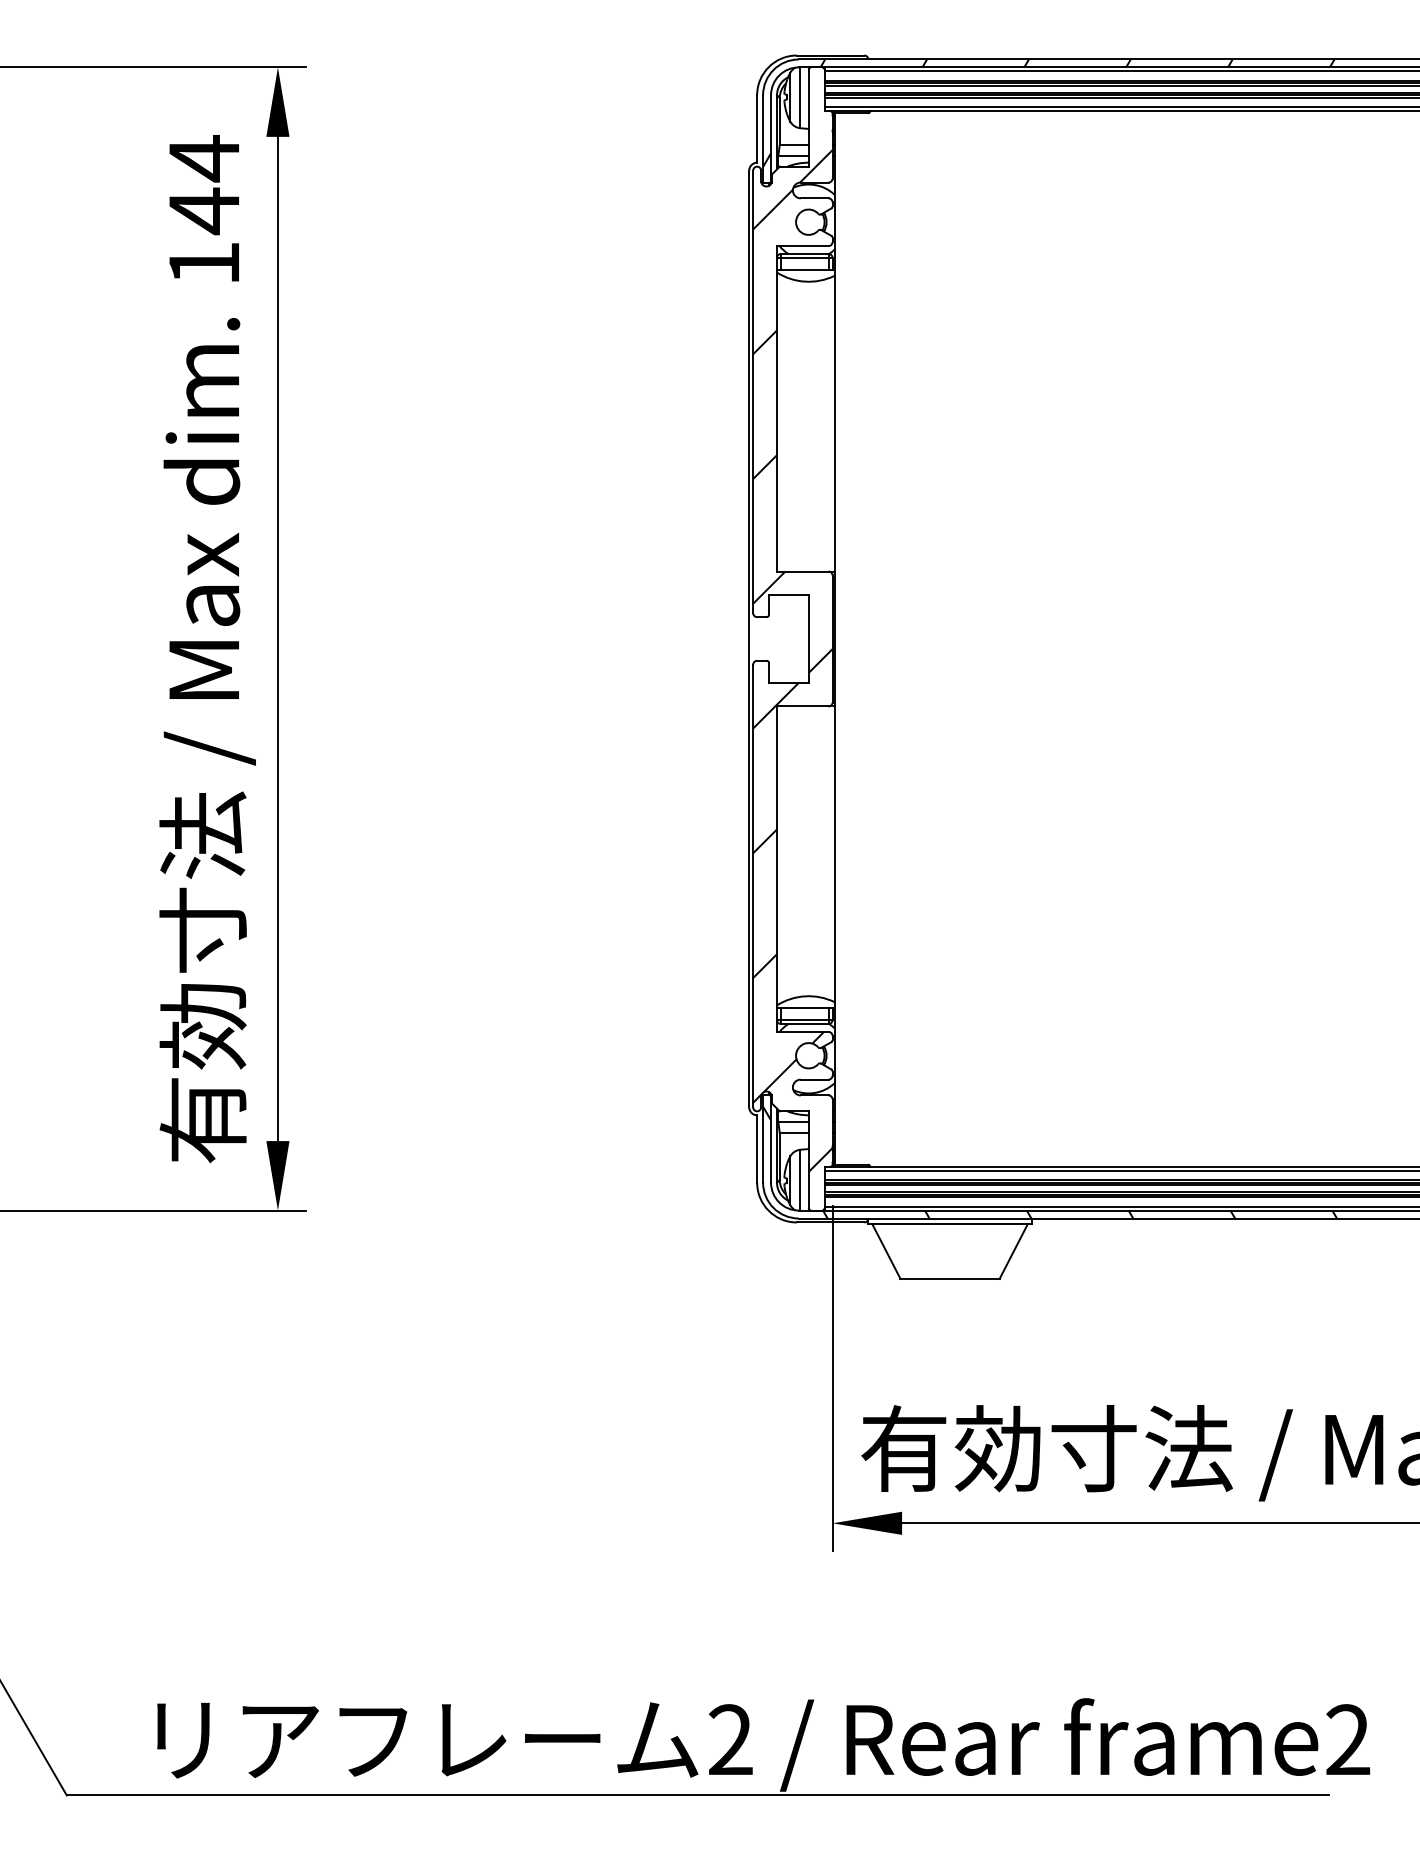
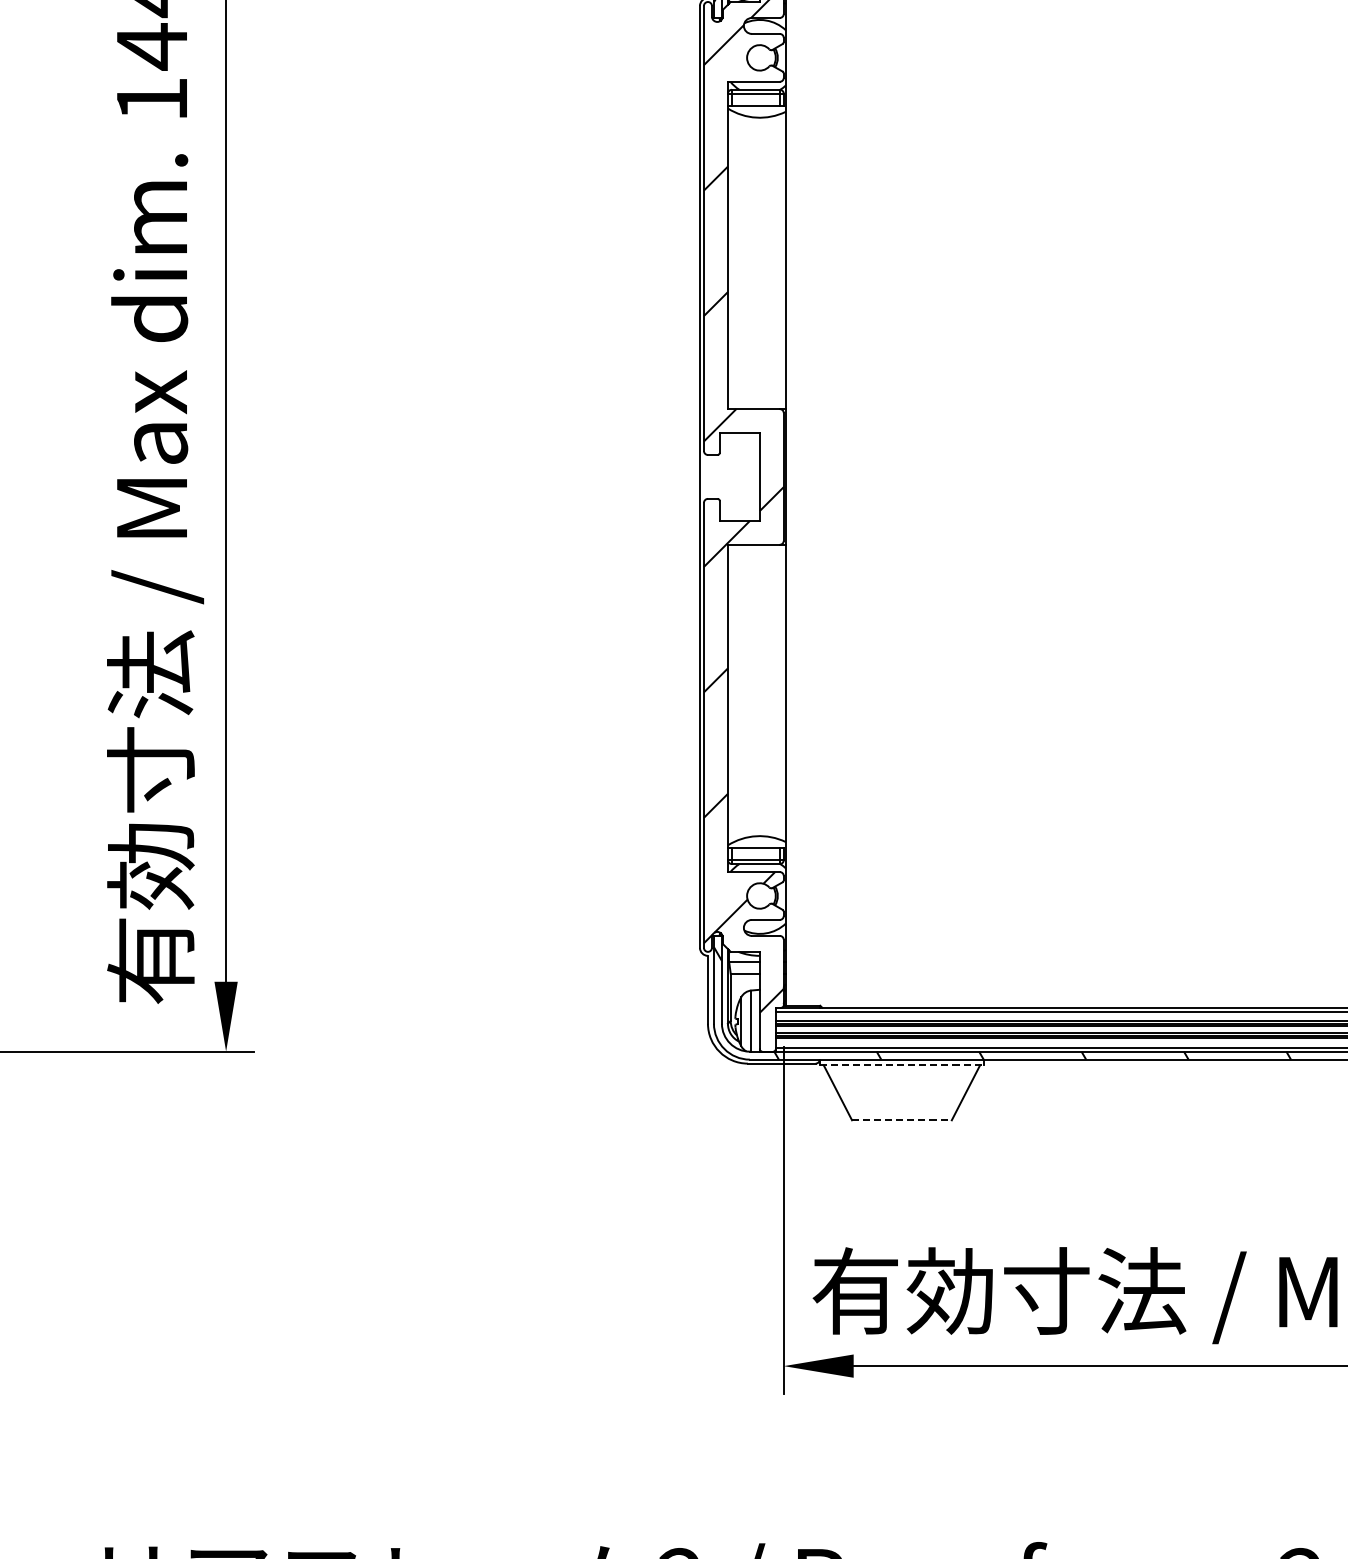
line: (950, 1224) -> (902, 1065), solid -> dashed
line: (950, 1278) -> (902, 1119), solid -> dashed

